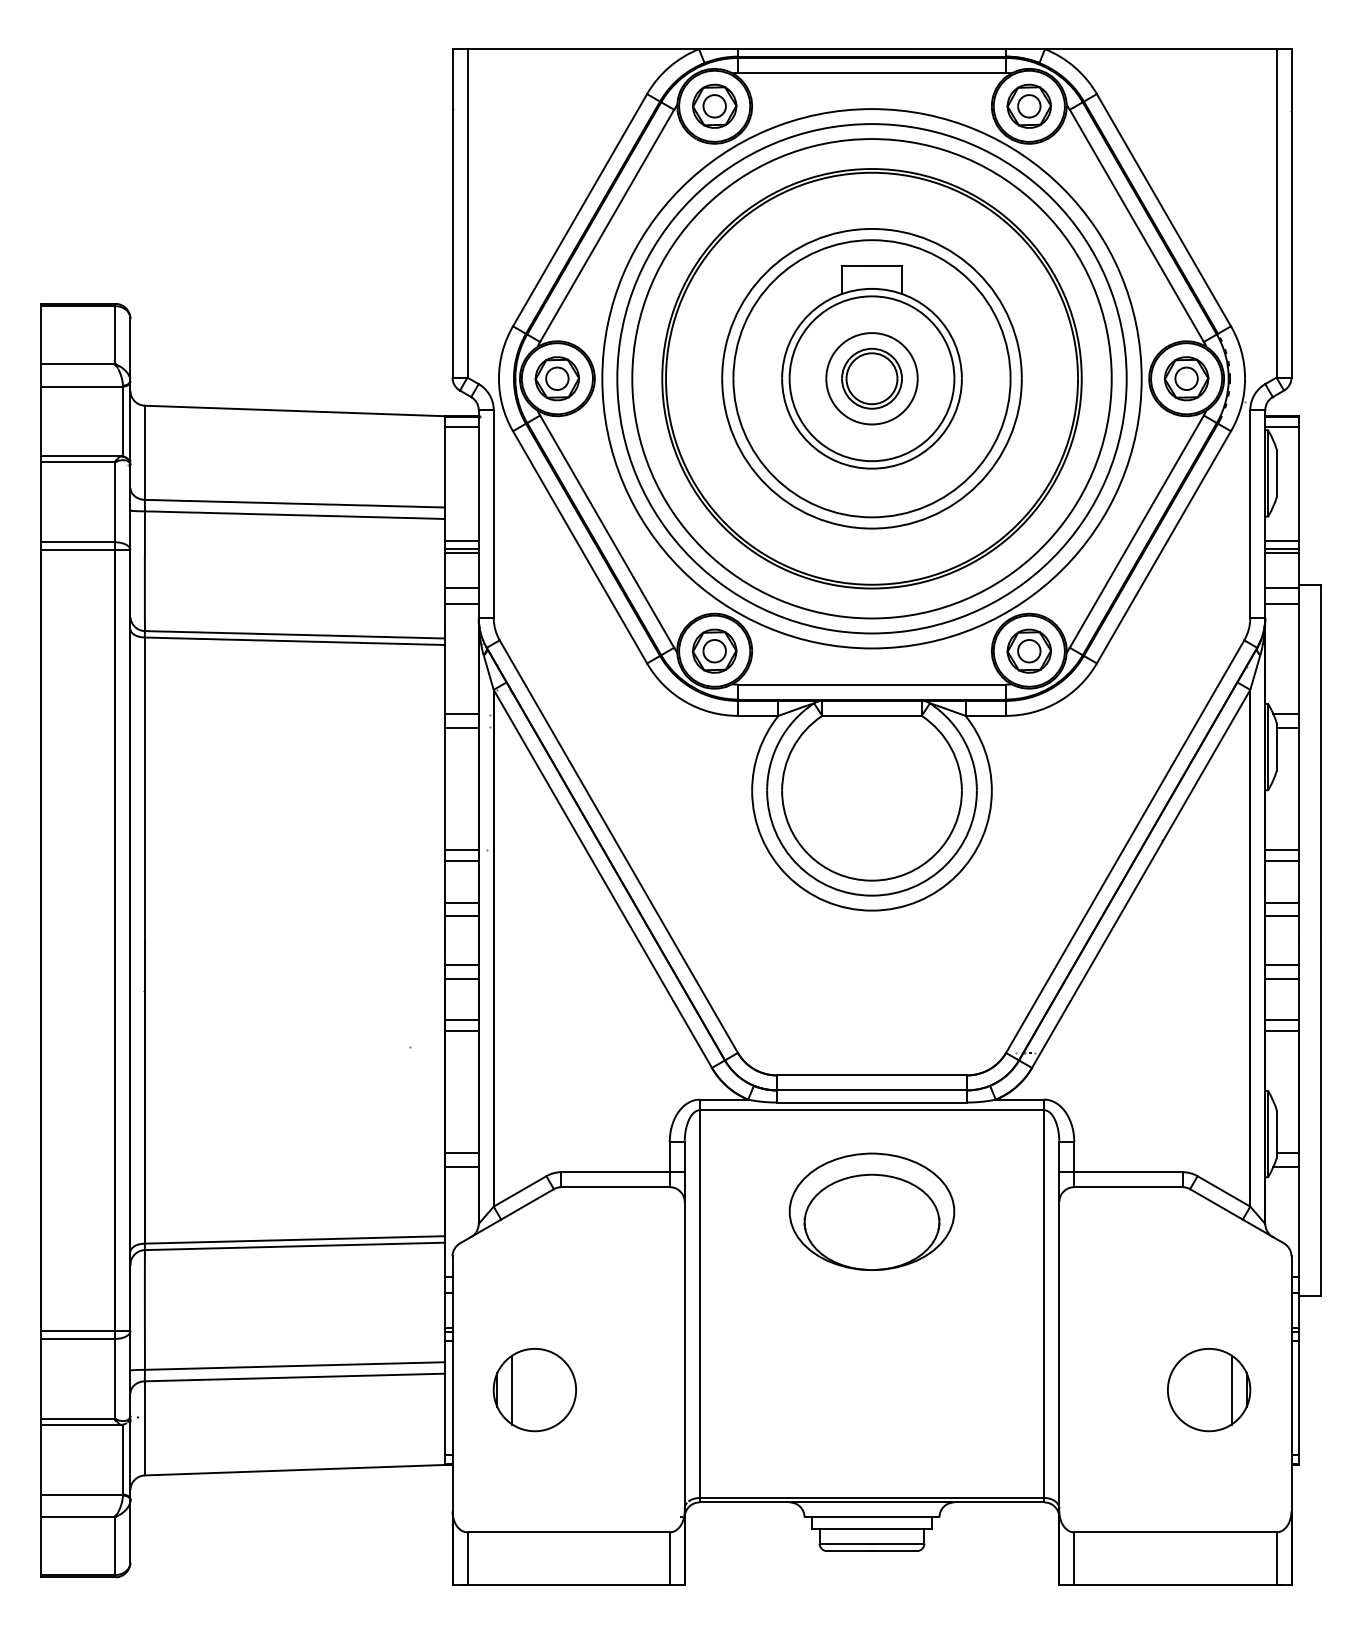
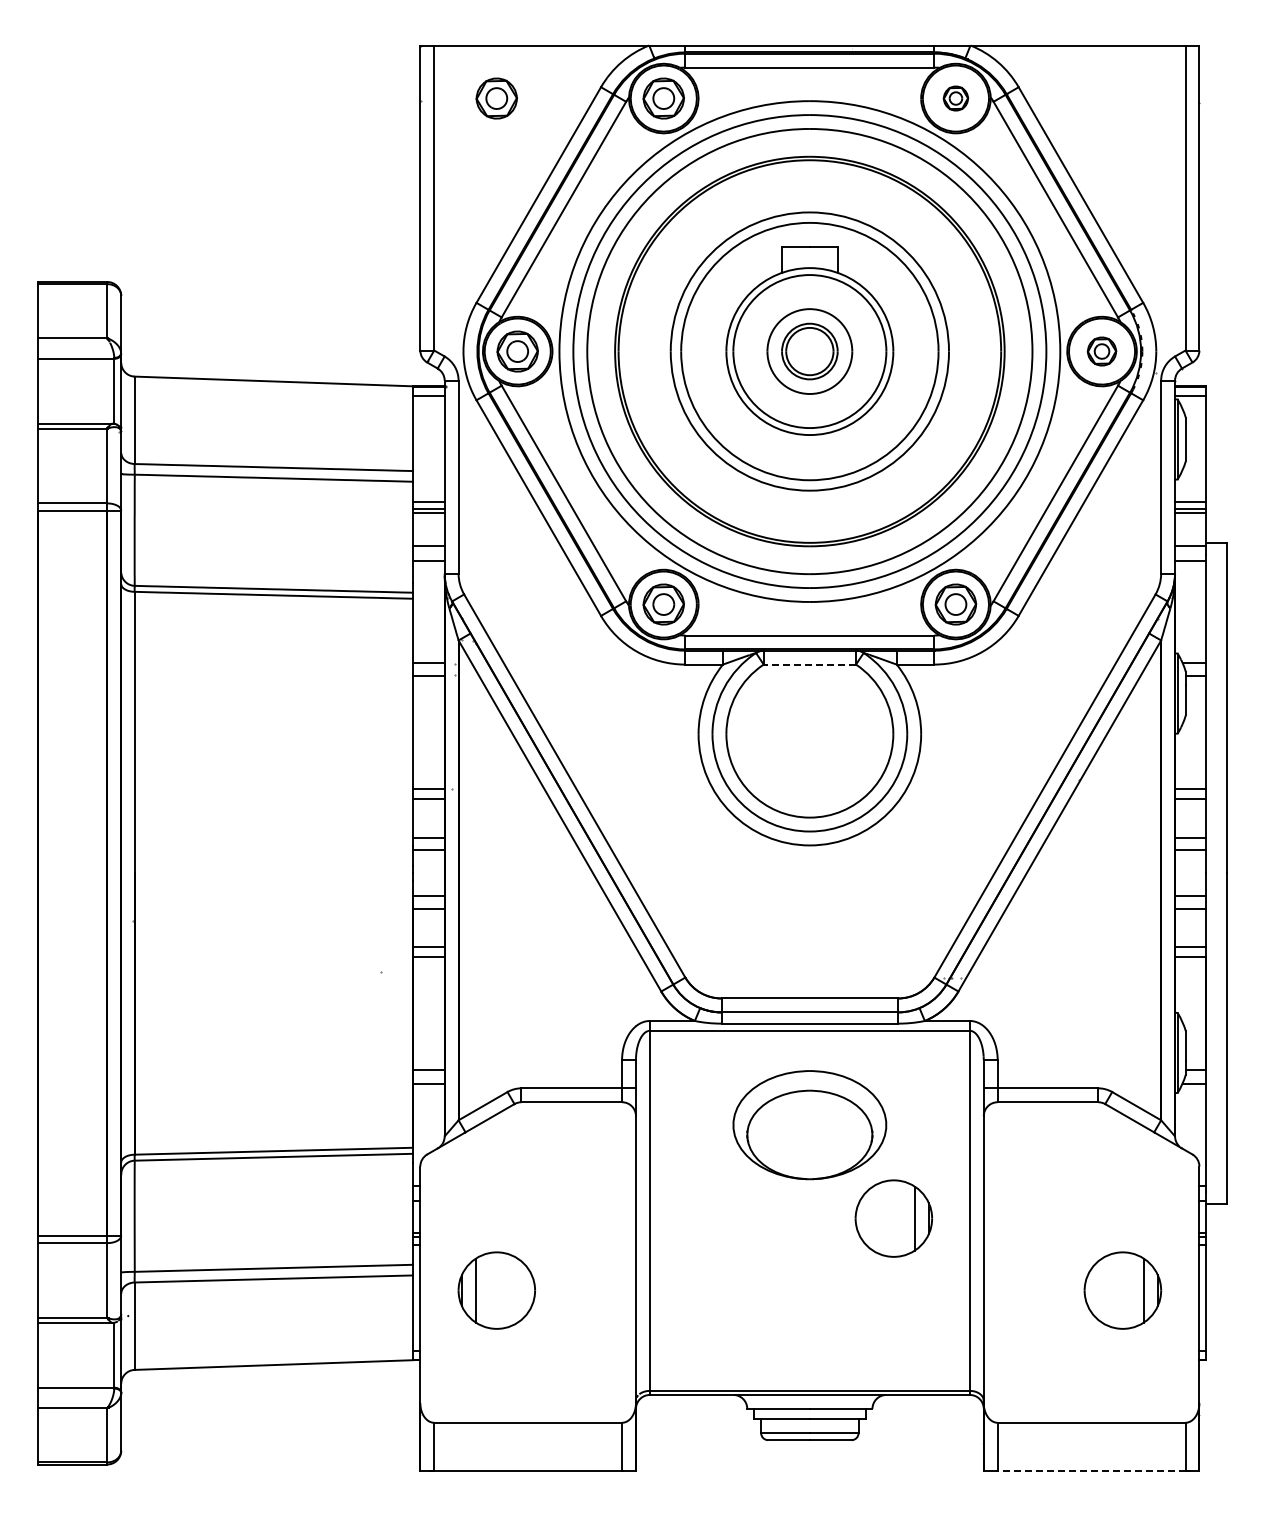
part: (534, 106) -> (496, 98), added
part: (1028, 106) -> (955, 98), size x0.6
part: (1186, 378) -> (1101, 351), size x0.7
line: (871, 715) -> (809, 664), solid -> dashed
part: (962, 1312) -> (893, 1218), added
line: (1175, 1584) -> (1091, 1471), solid -> dashed

